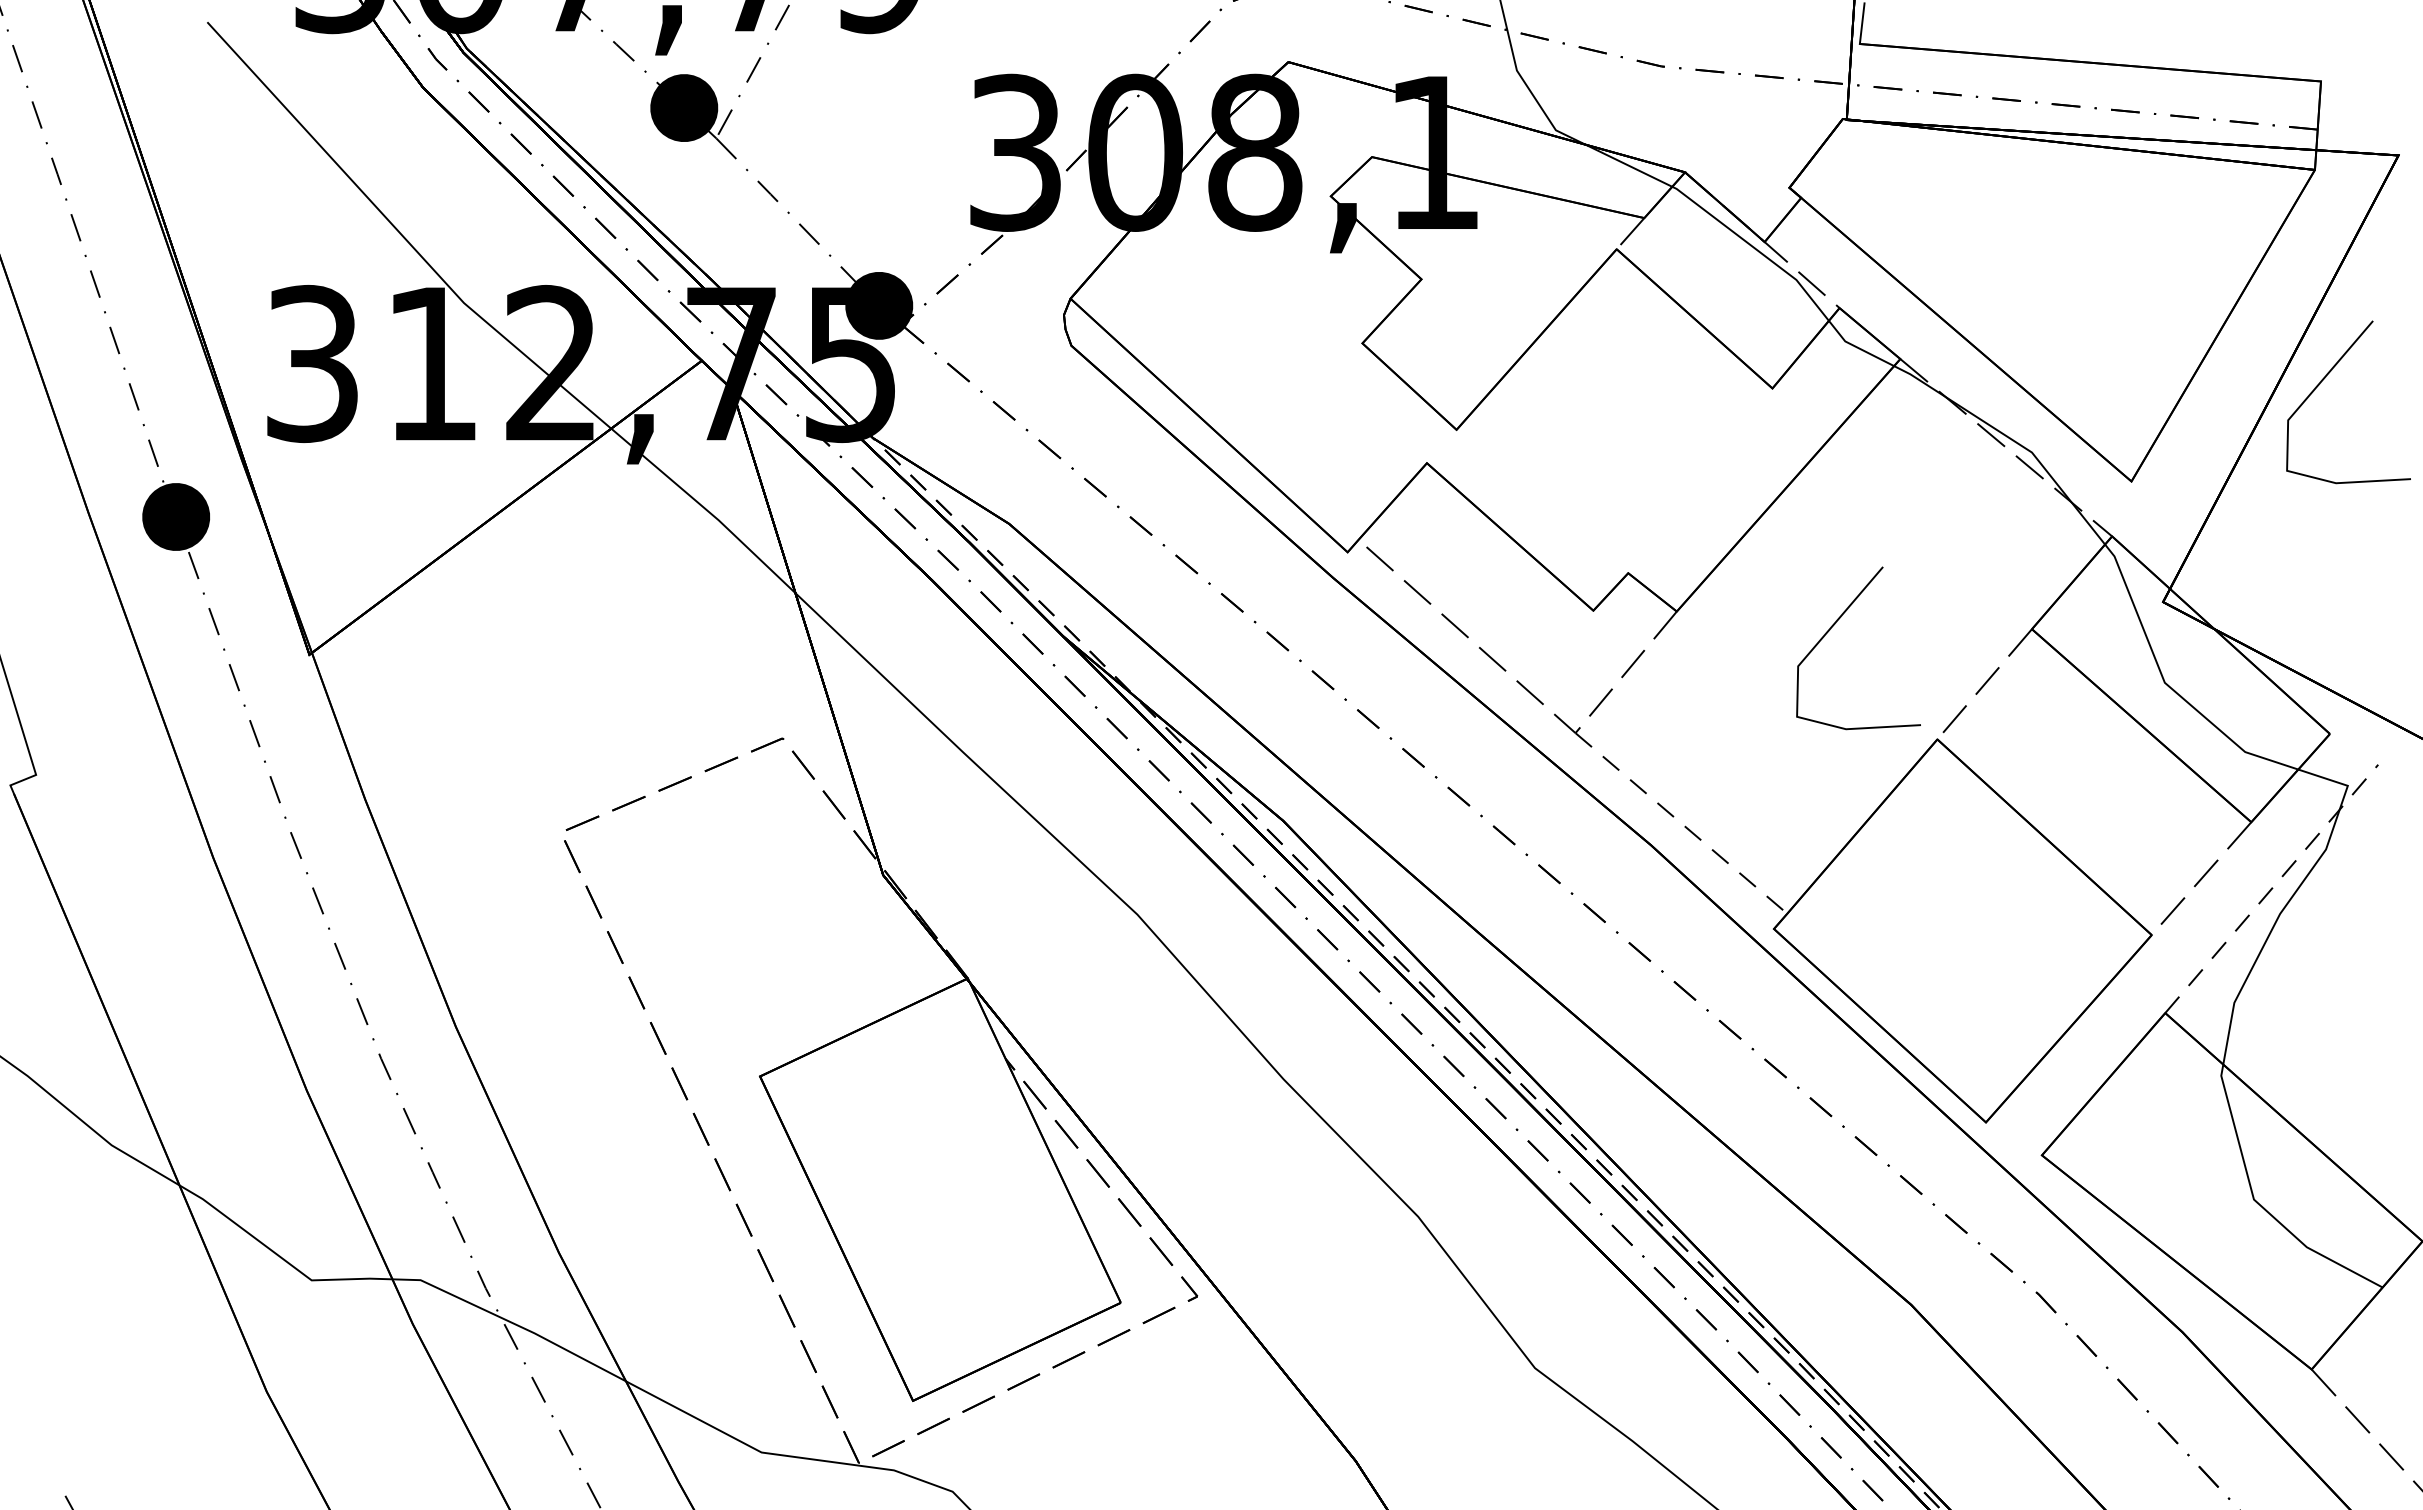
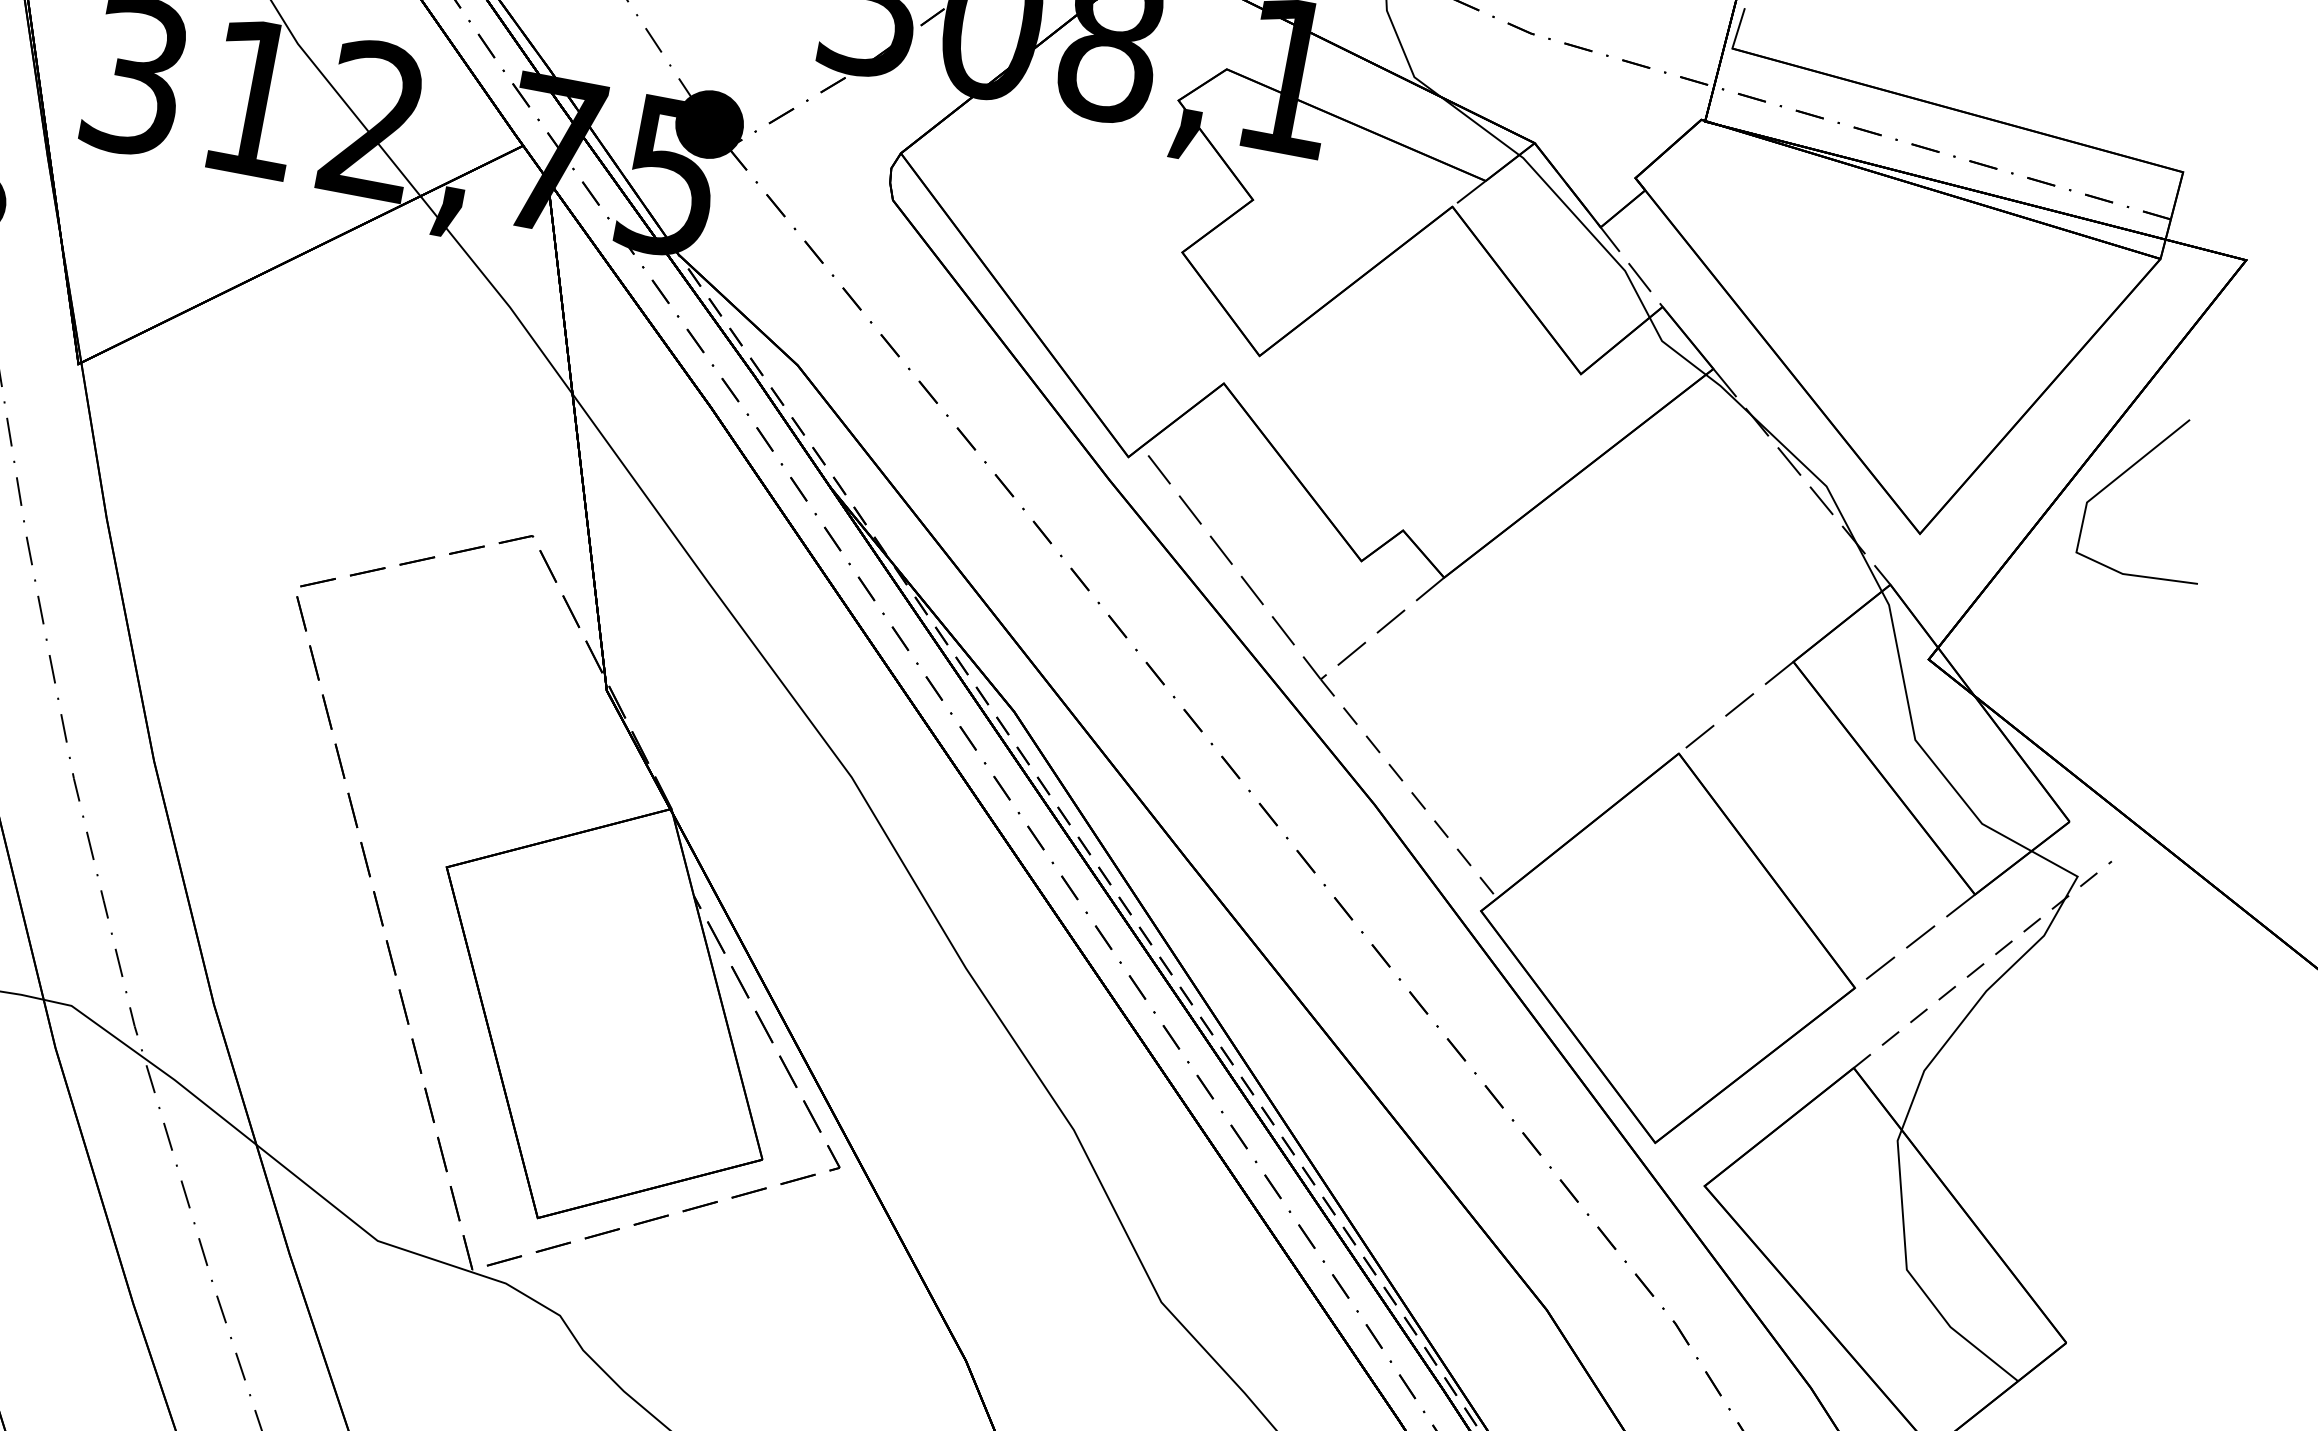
line: (1835, 624) -> (1599, 620), removed

